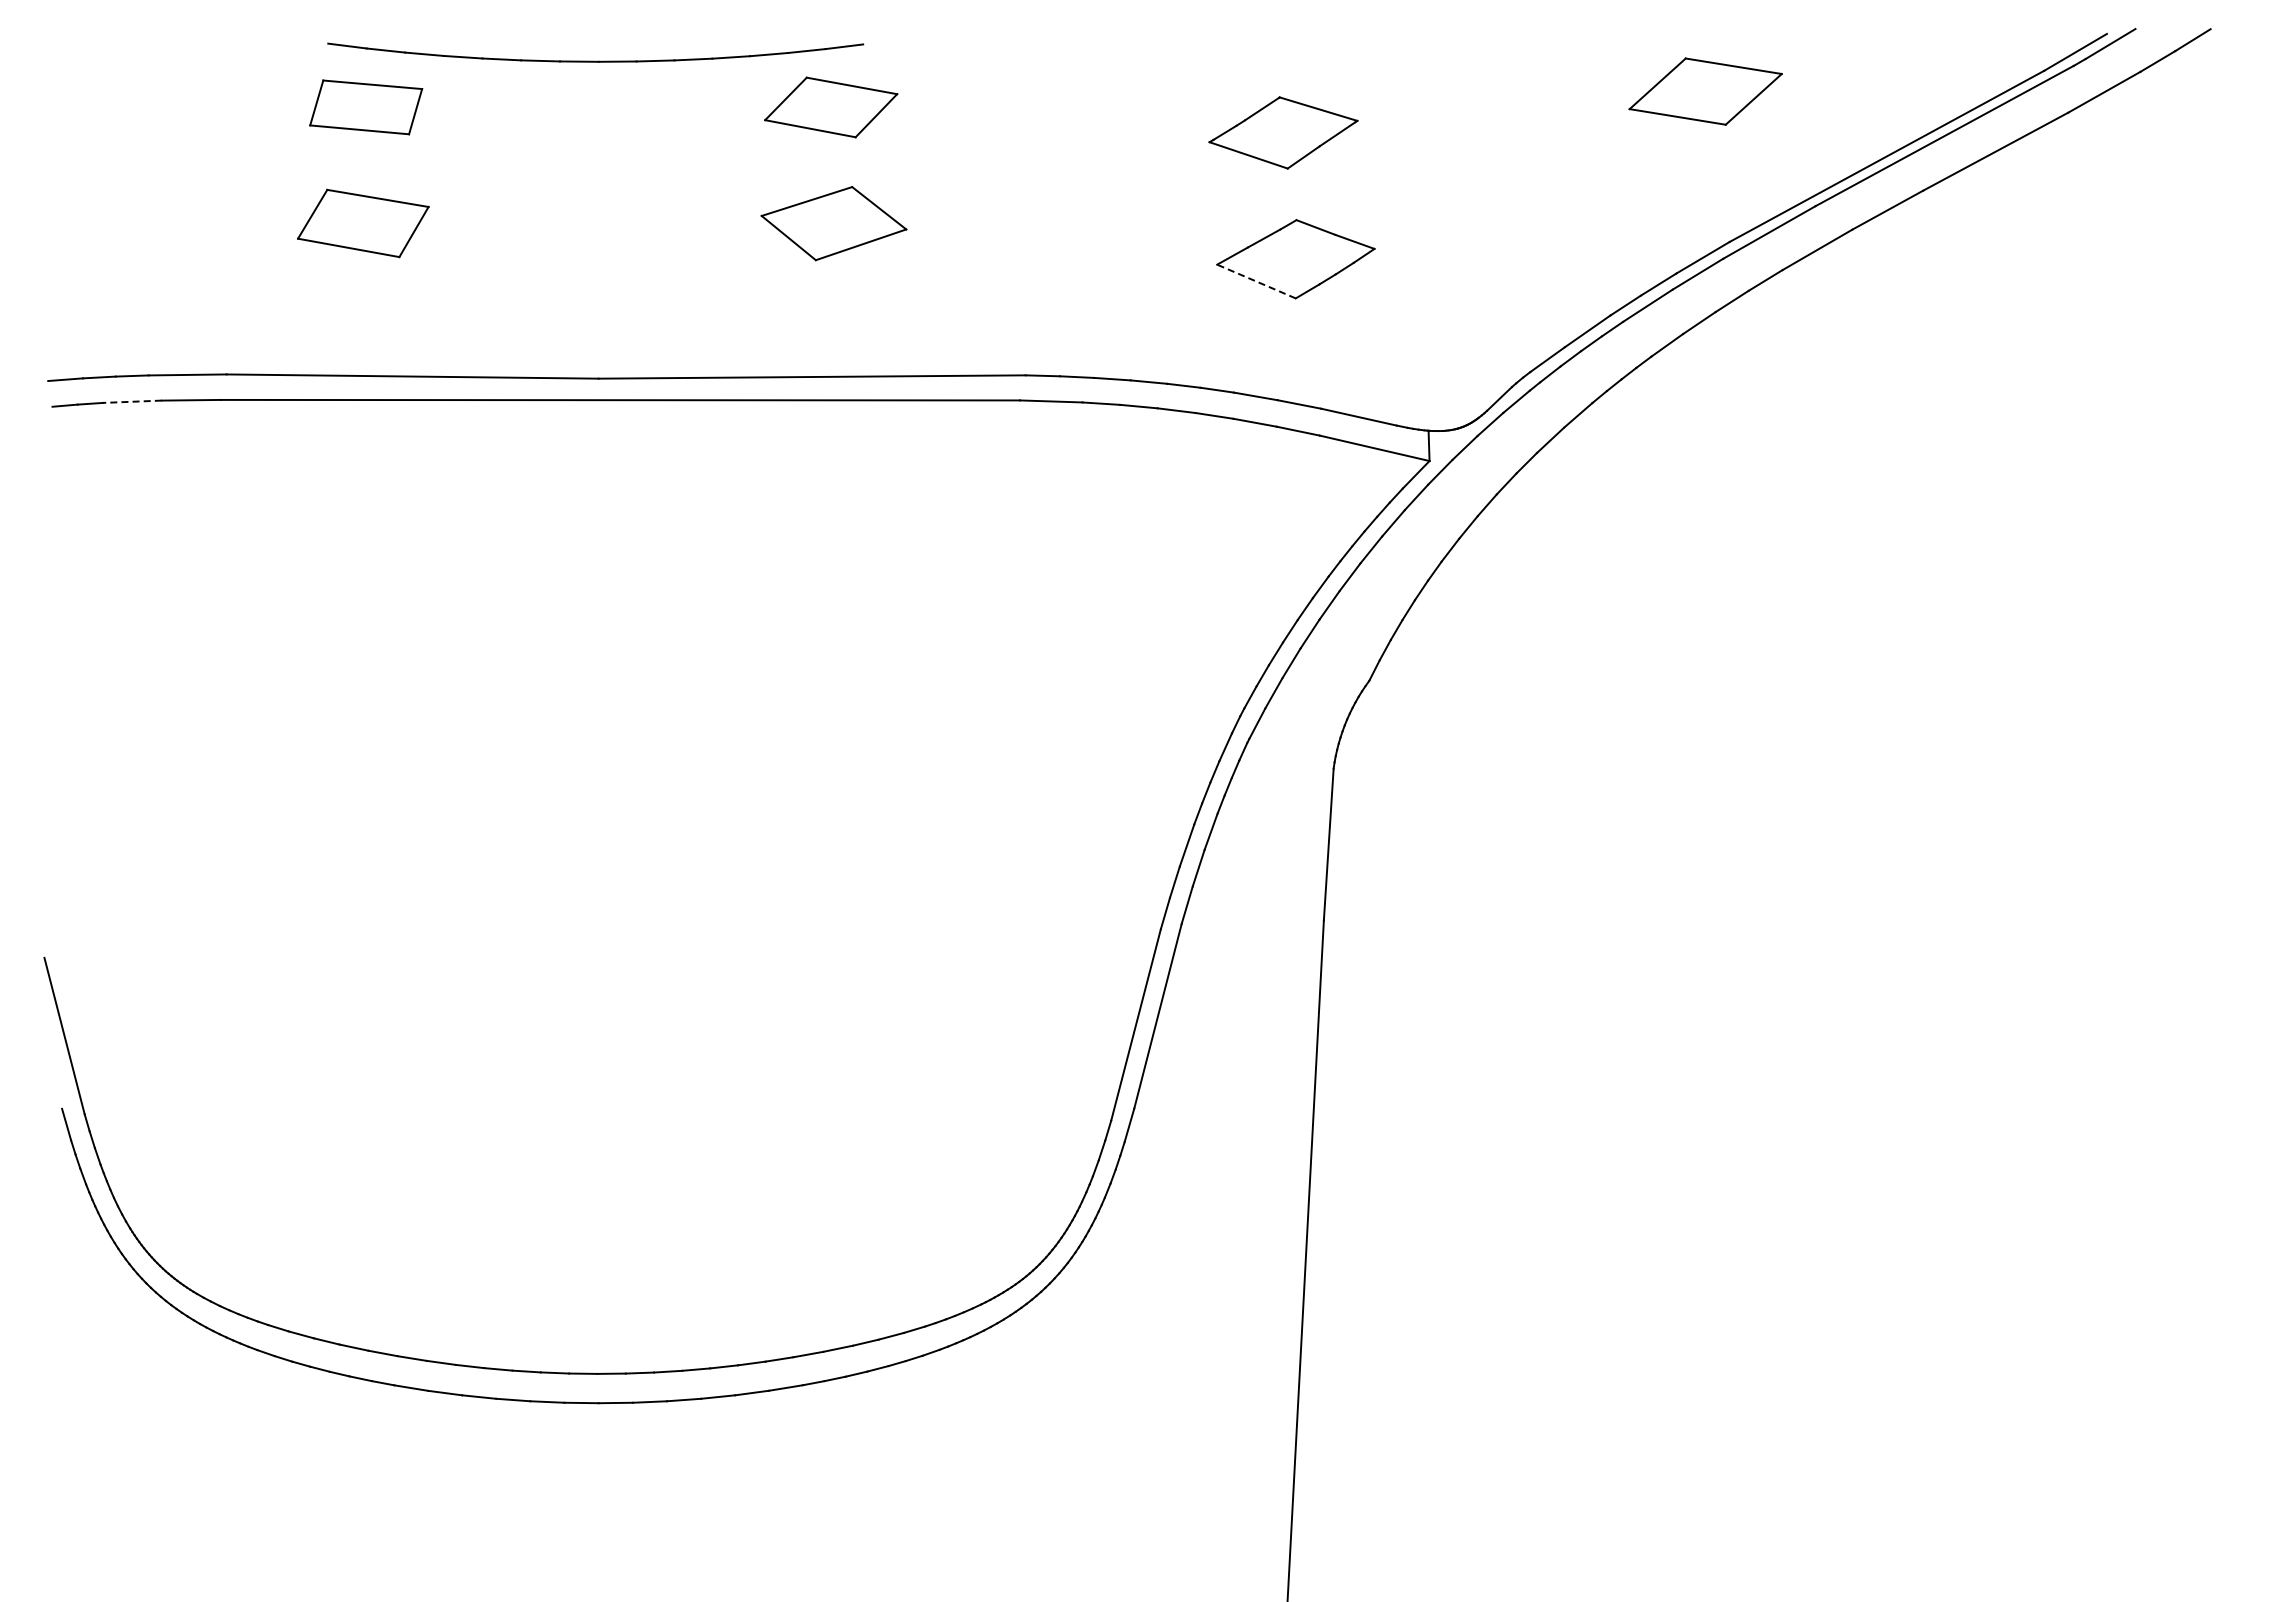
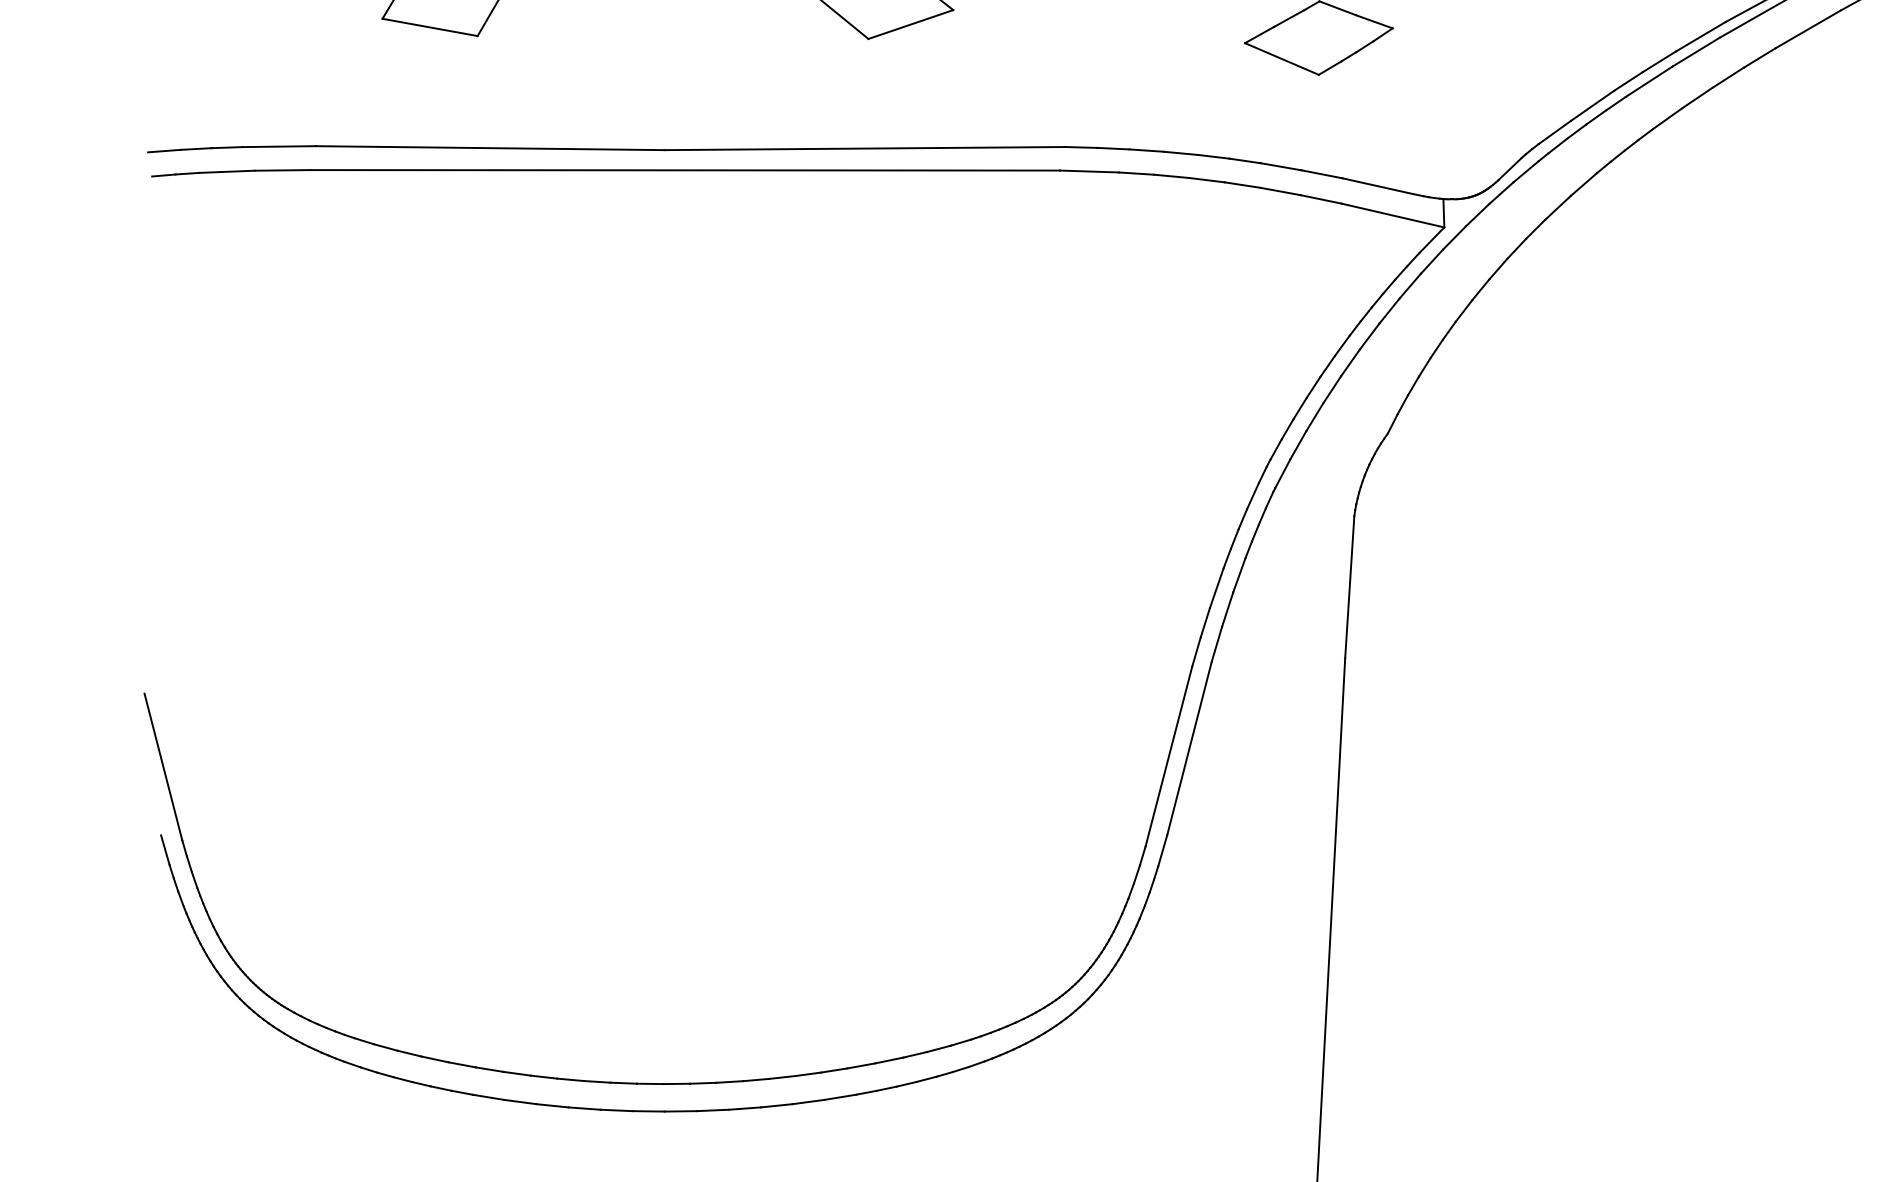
line: (1256, 281) -> (1281, 58), dashed -> solid
line: (131, 401) -> (226, 171), dashed -> solid

